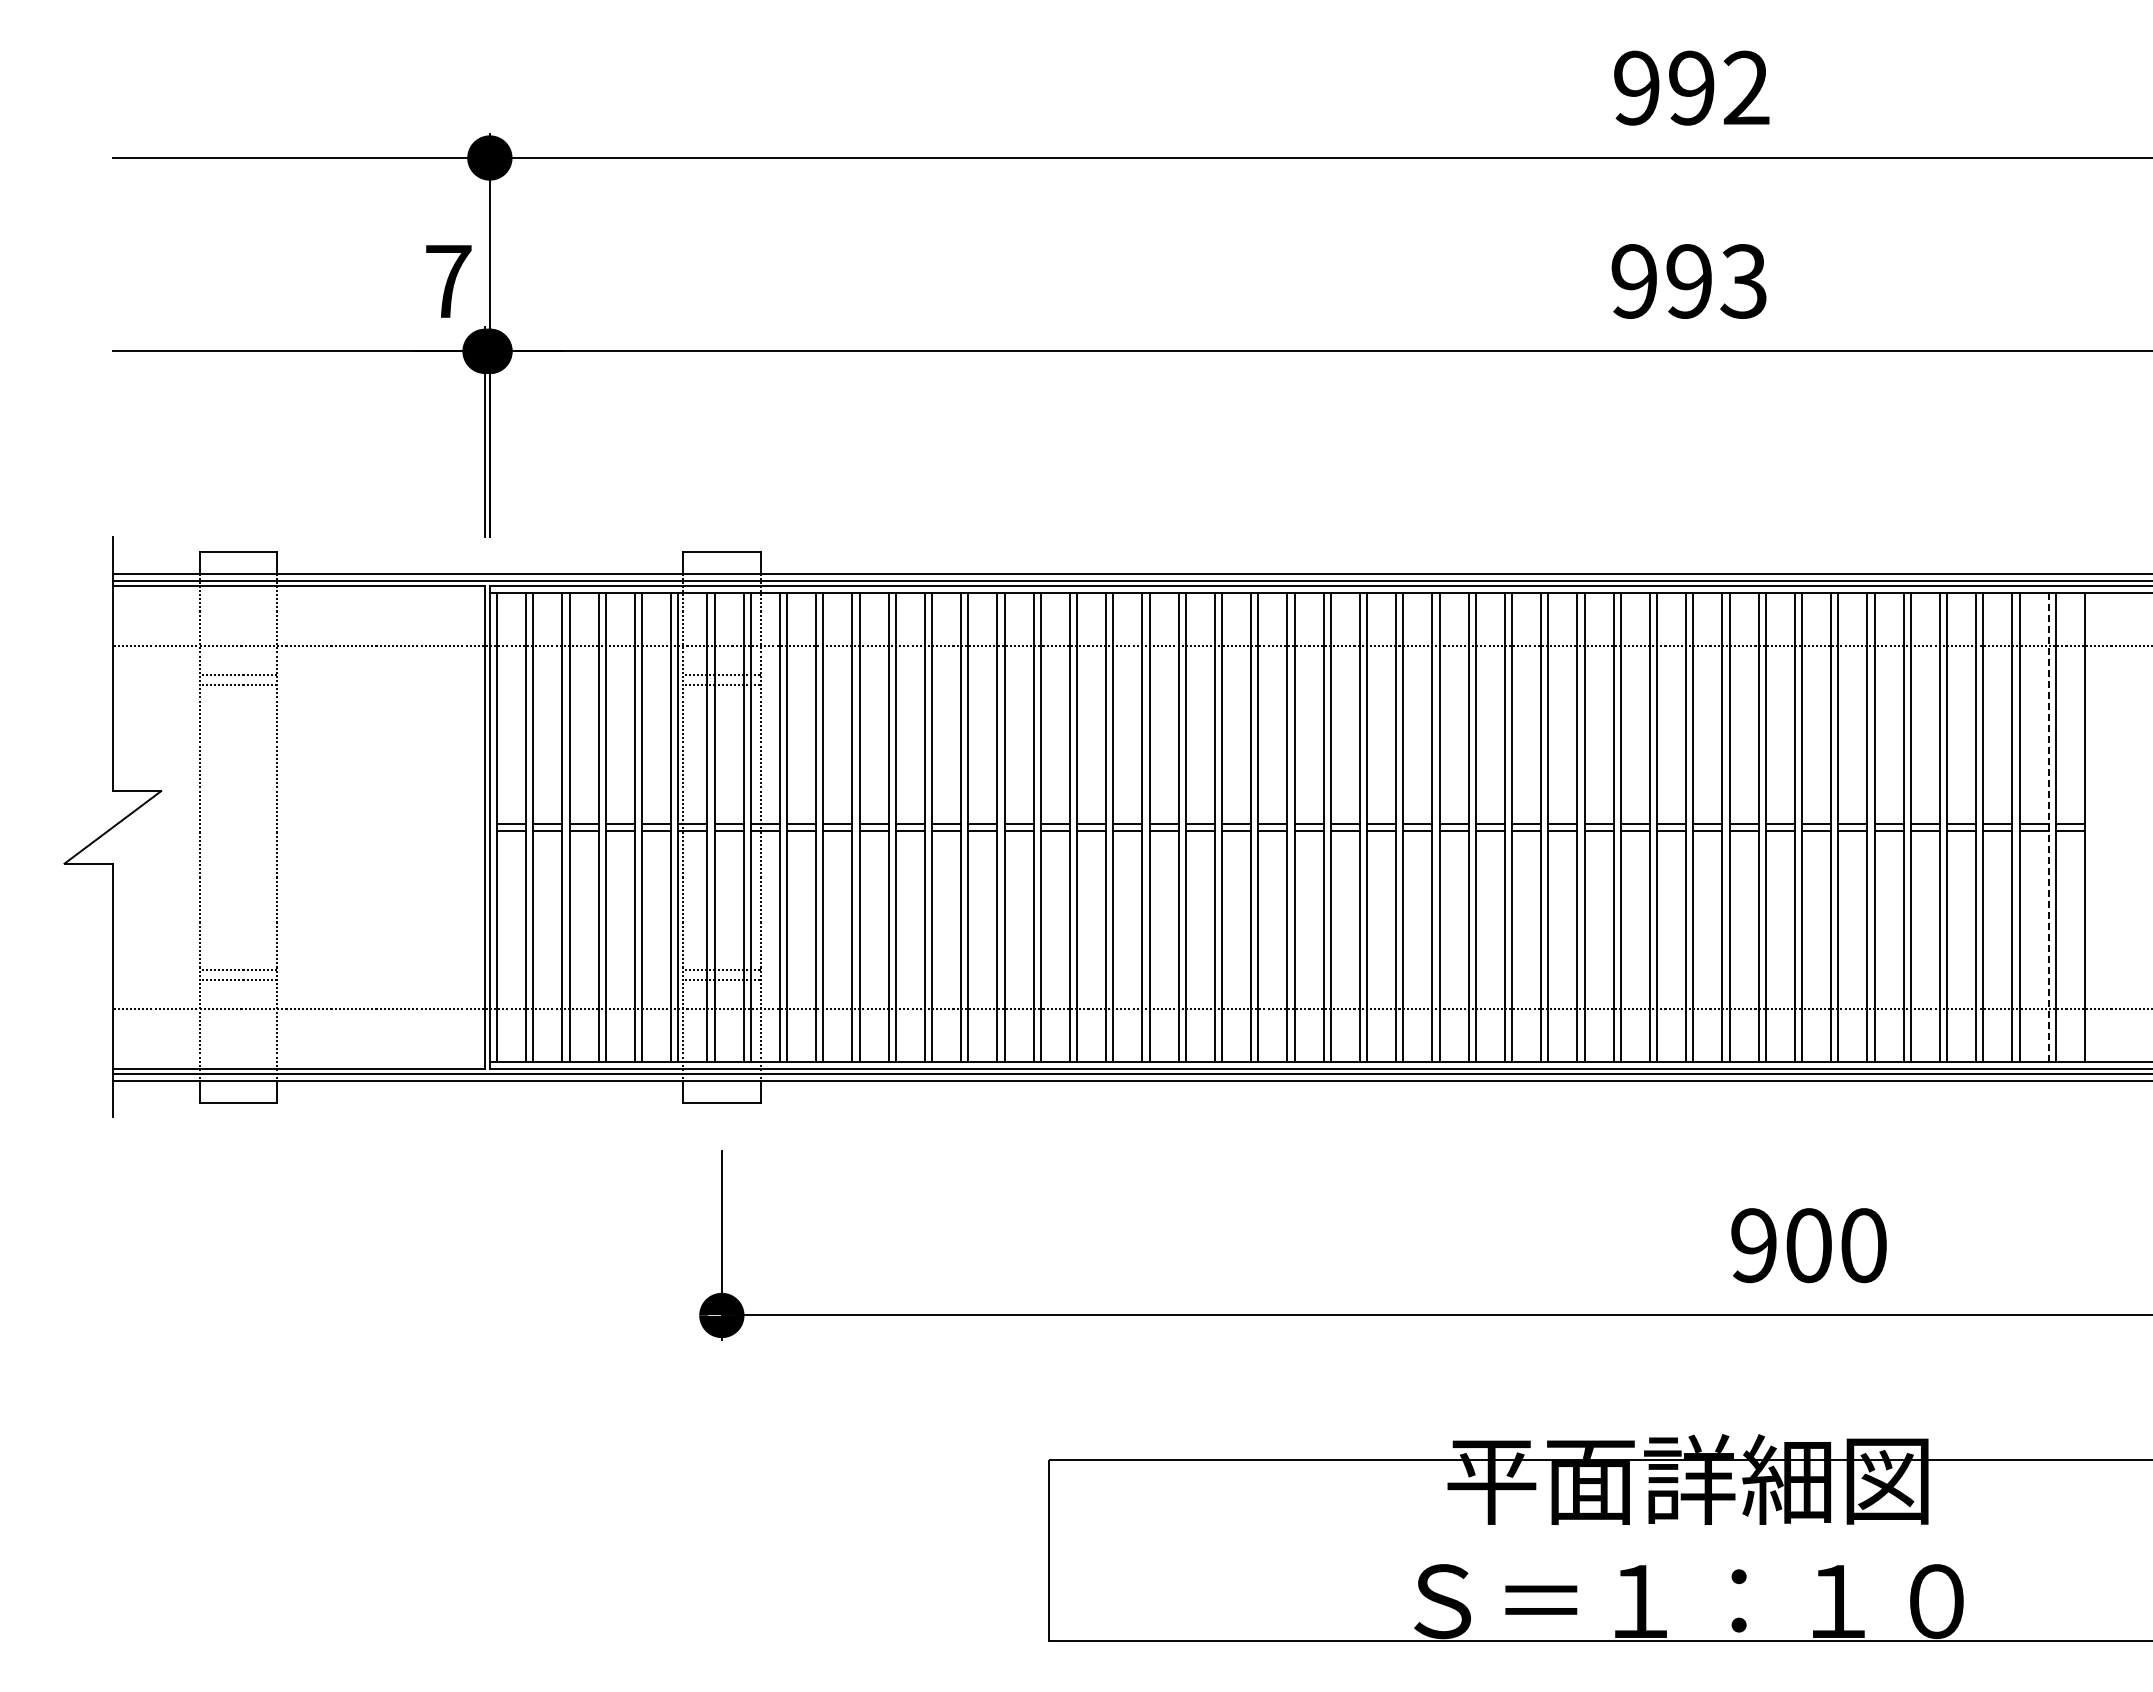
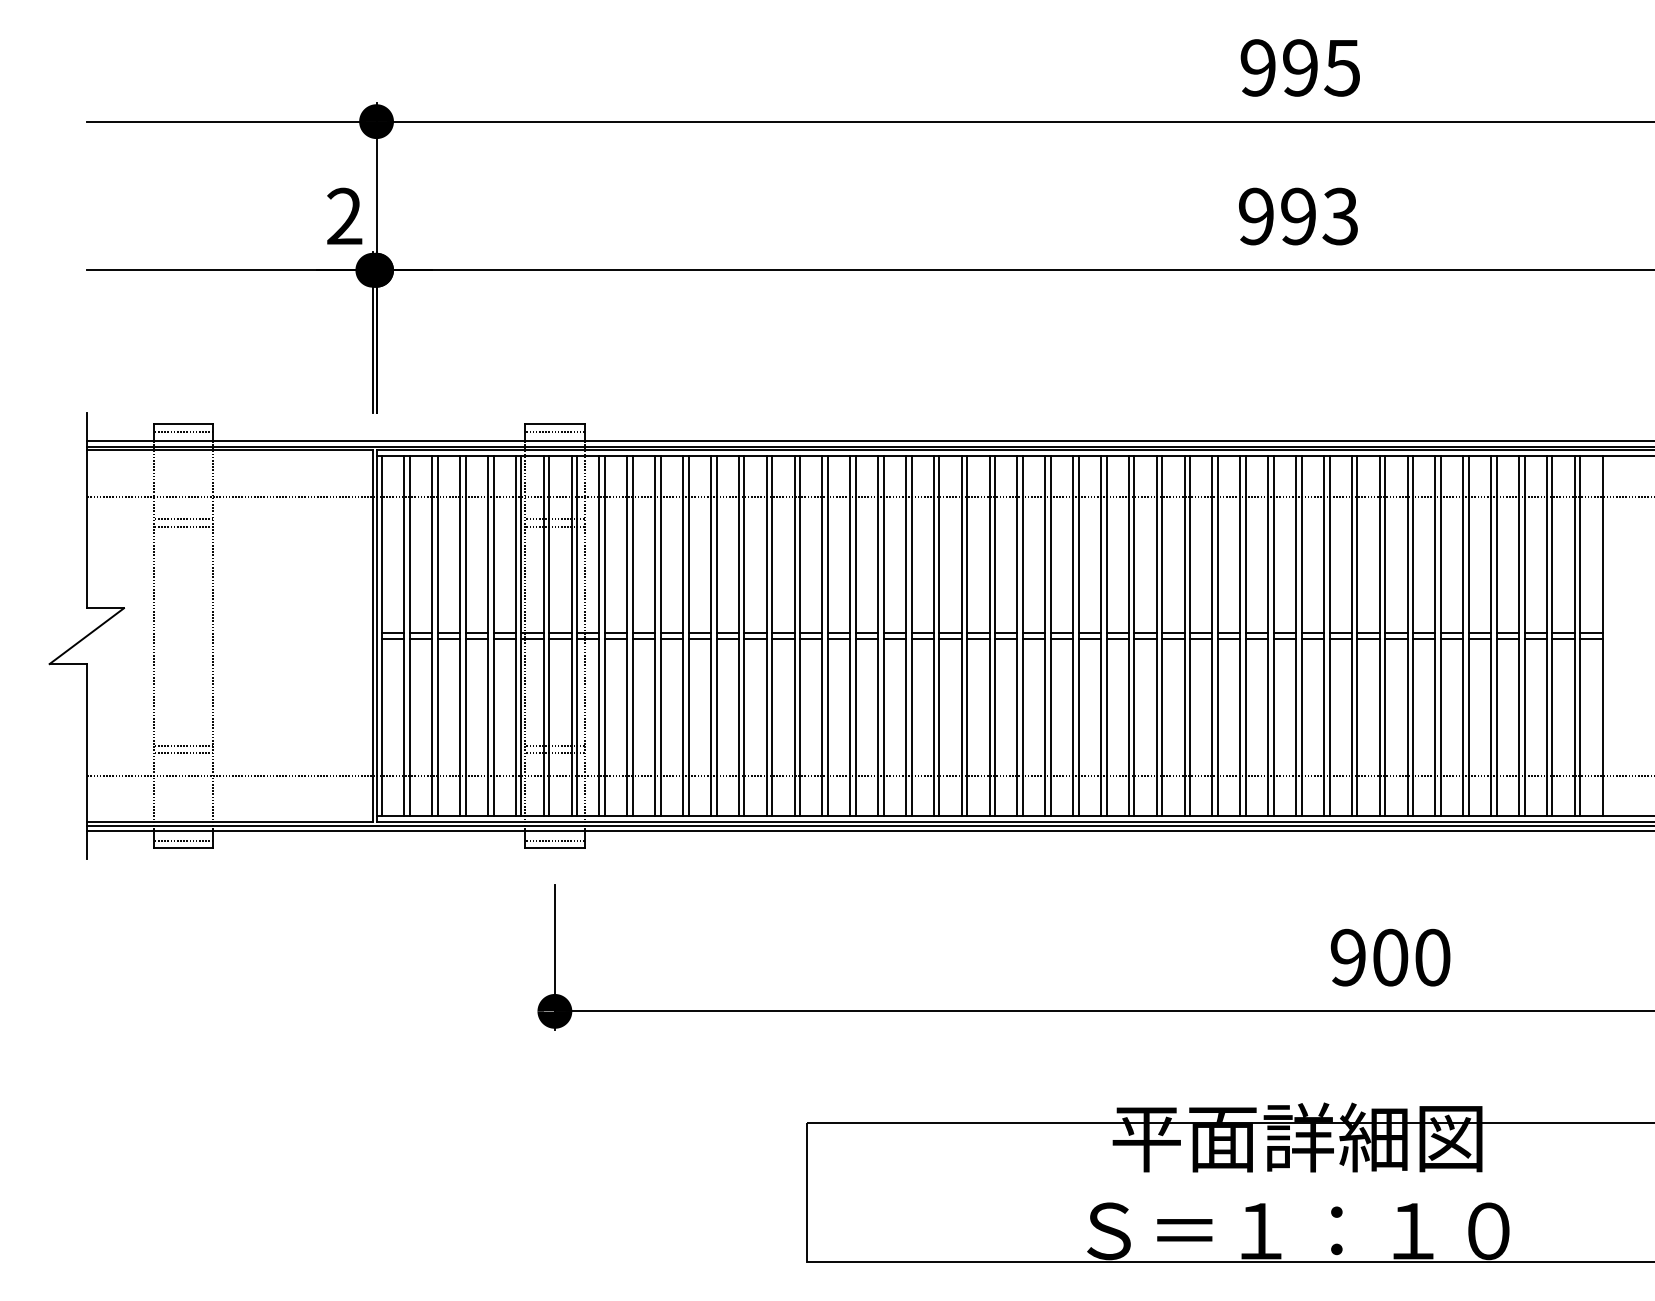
text: (1745, 87) -> (1341, 67), 992 -> 995
text: (448, 280) -> (344, 215), 7 -> 2
line: (238, 561) -> (183, 431), added
line: (721, 561) -> (554, 431), added
line: (2048, 827) -> (1574, 636), dashed -> solid
line: (238, 1093) -> (183, 840), added
line: (721, 1093) -> (554, 840), added

